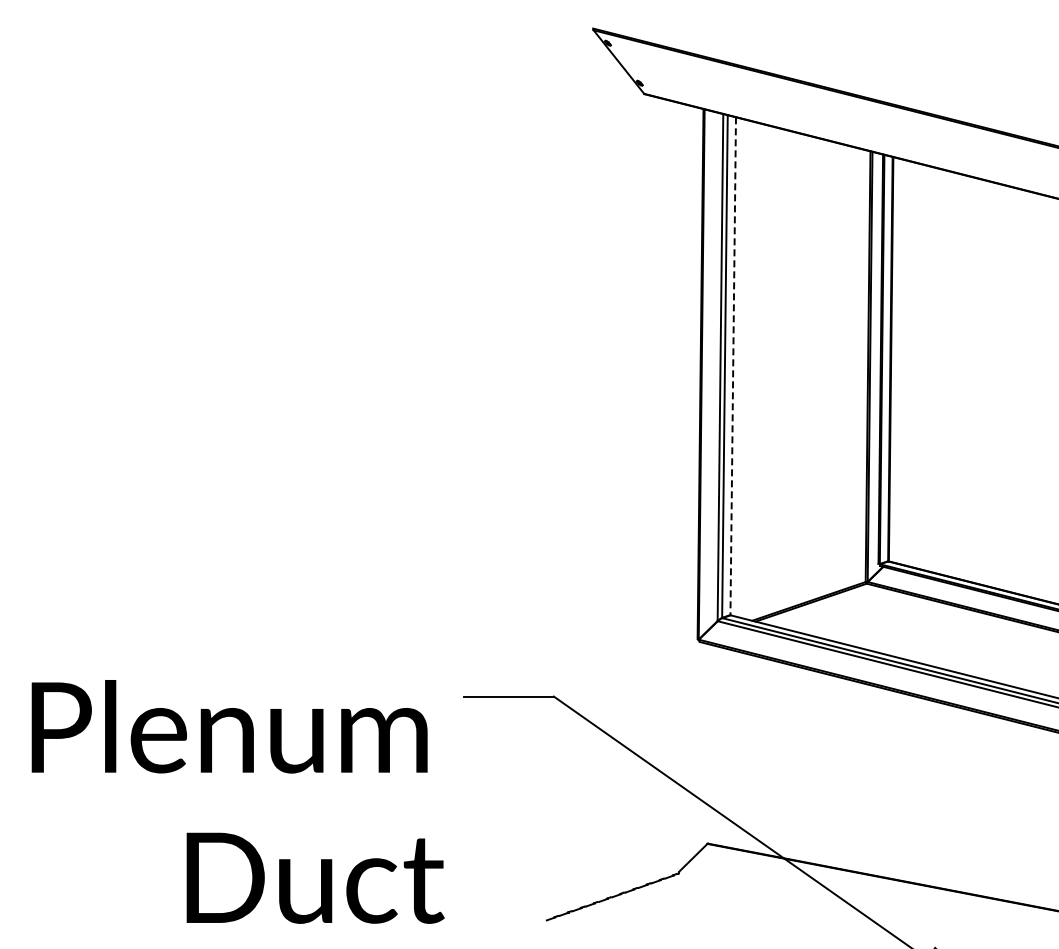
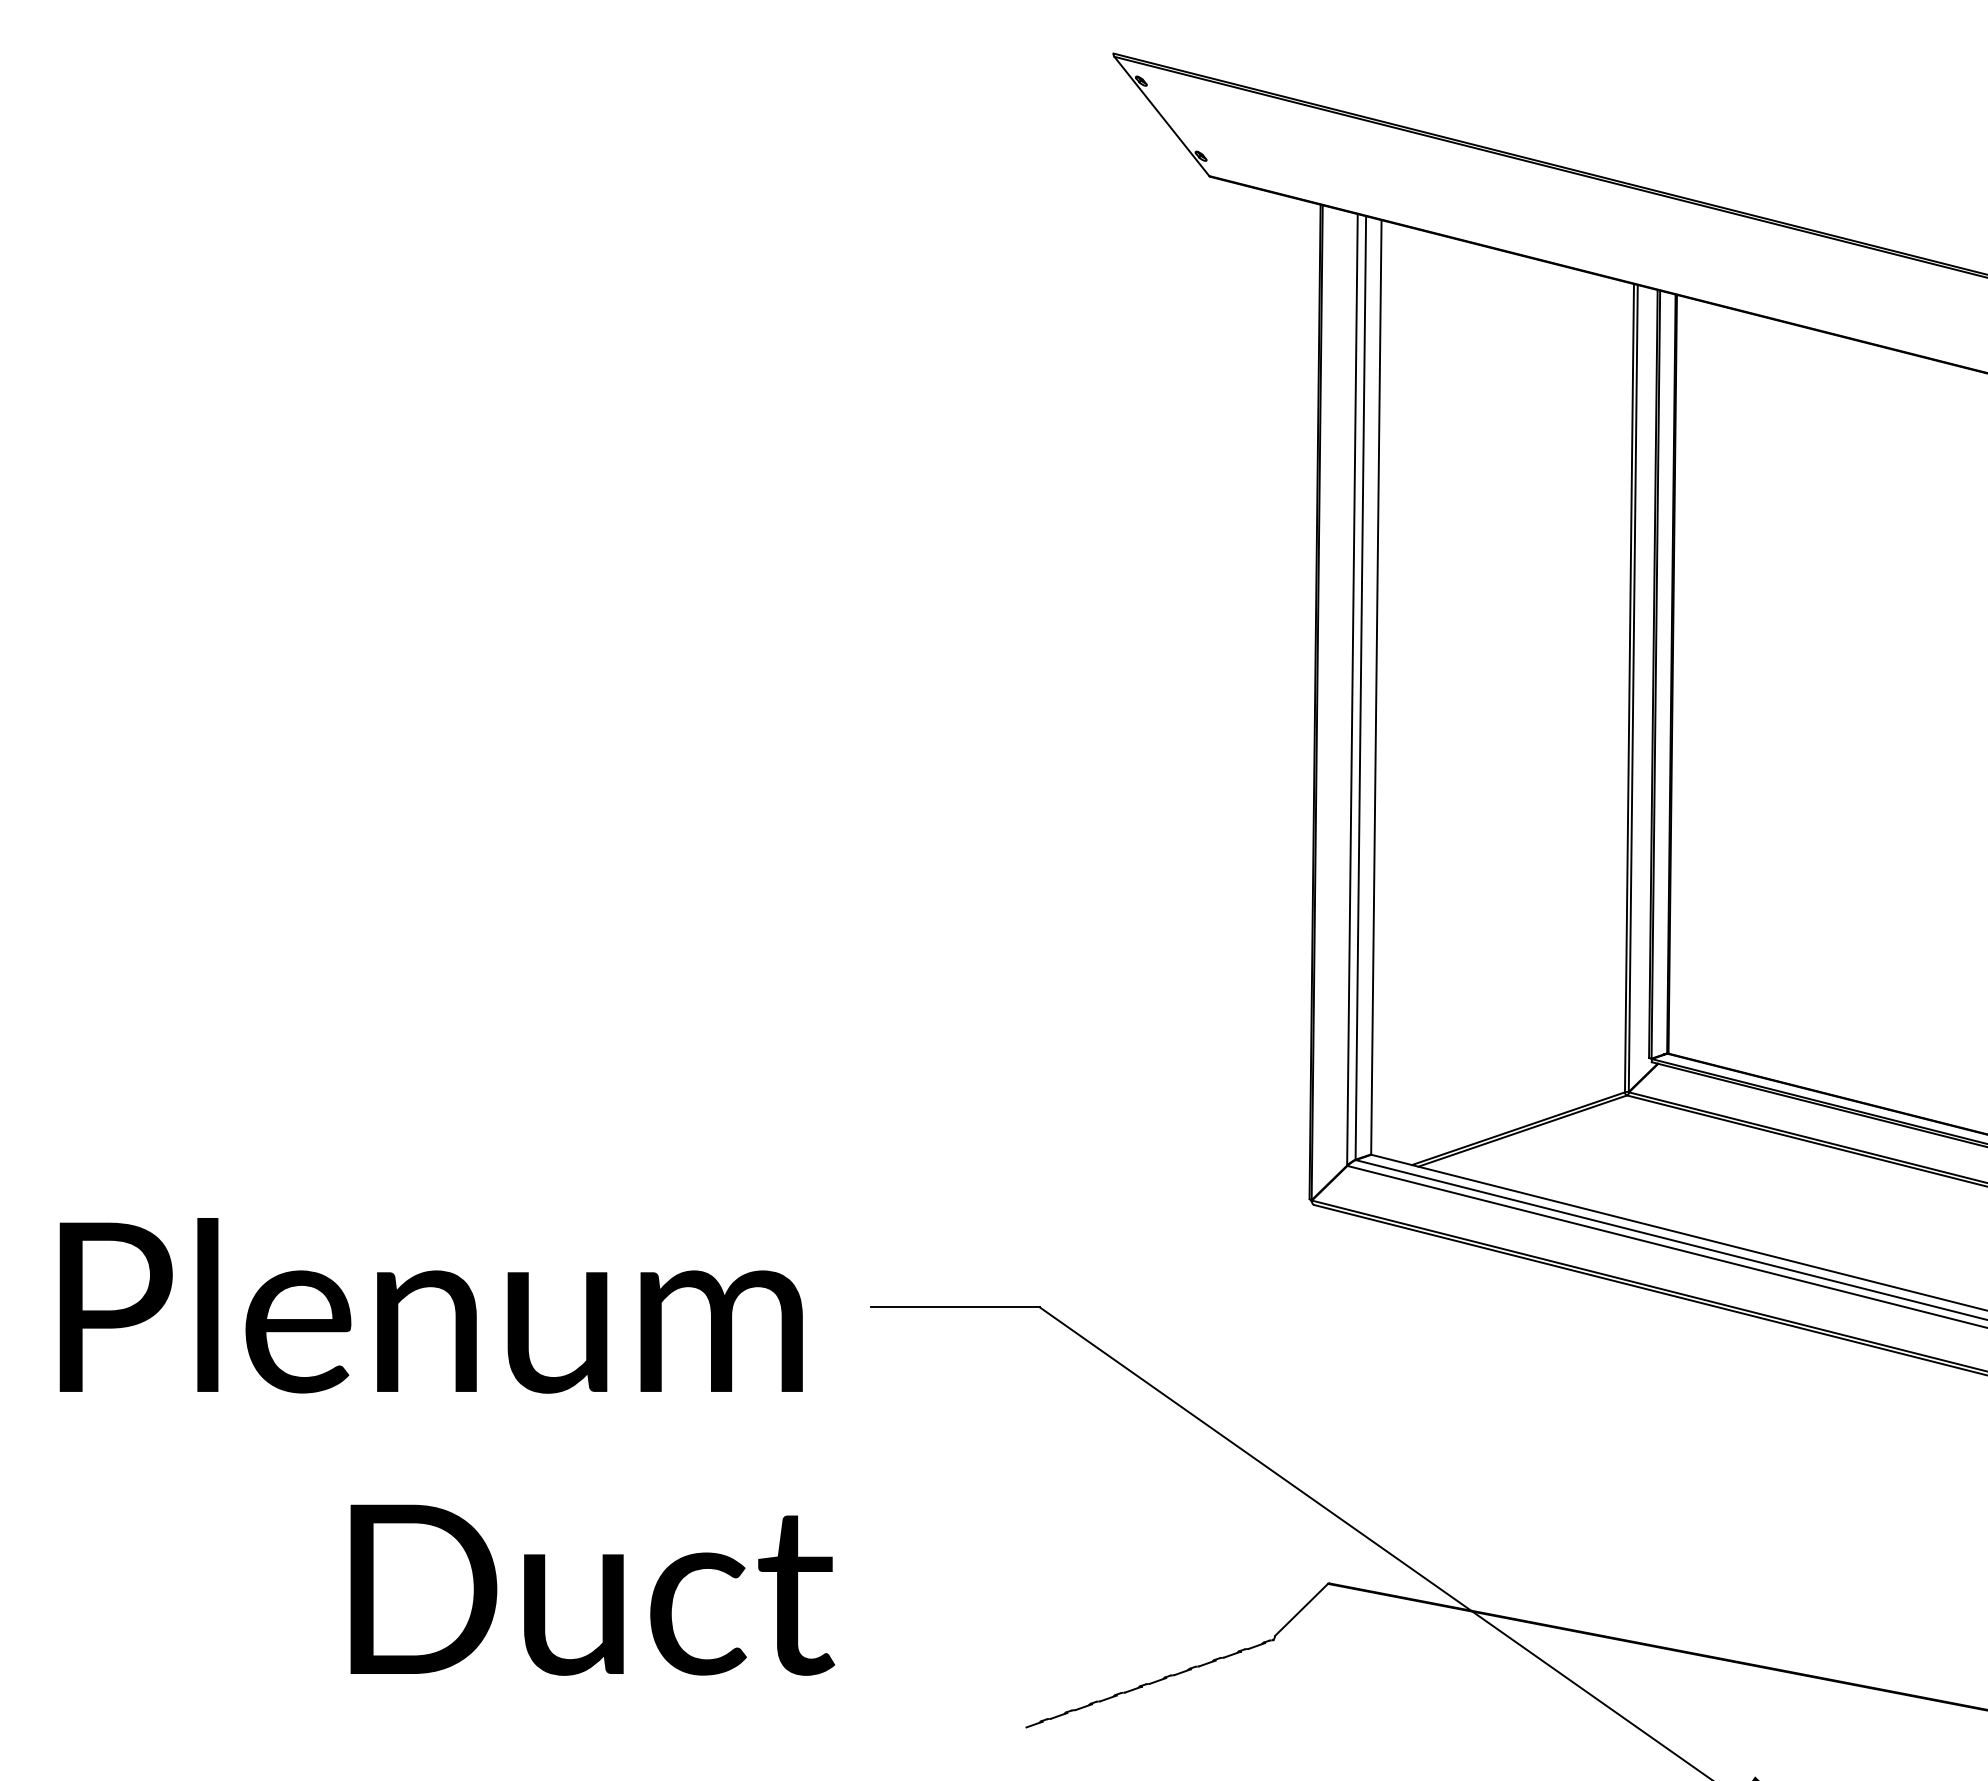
line: (733, 366) -> (1376, 687), dashed -> solid
text: (237, 801) -> (445, 1446), moved

